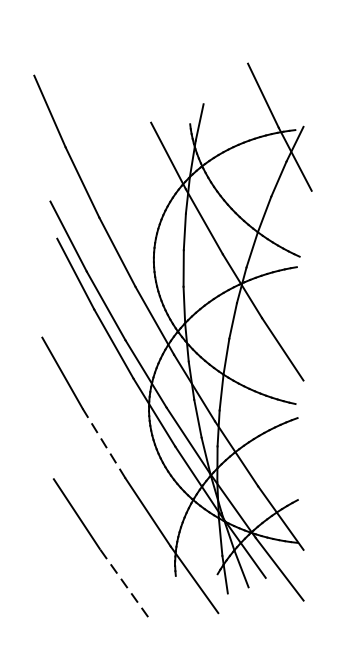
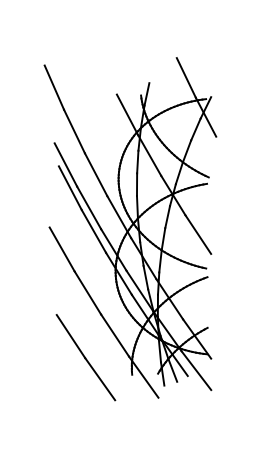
line: (103, 442) -> (87, 292), dashed -> solid
line: (124, 583) -> (100, 379), dashed -> solid

